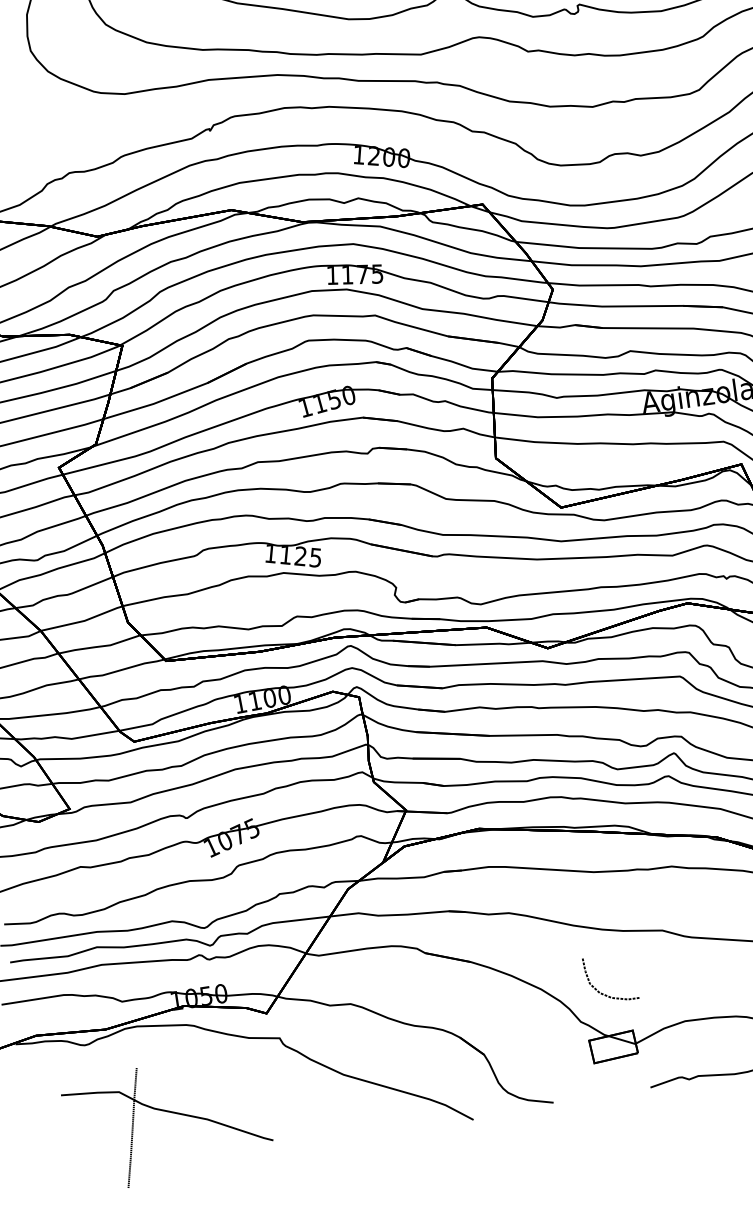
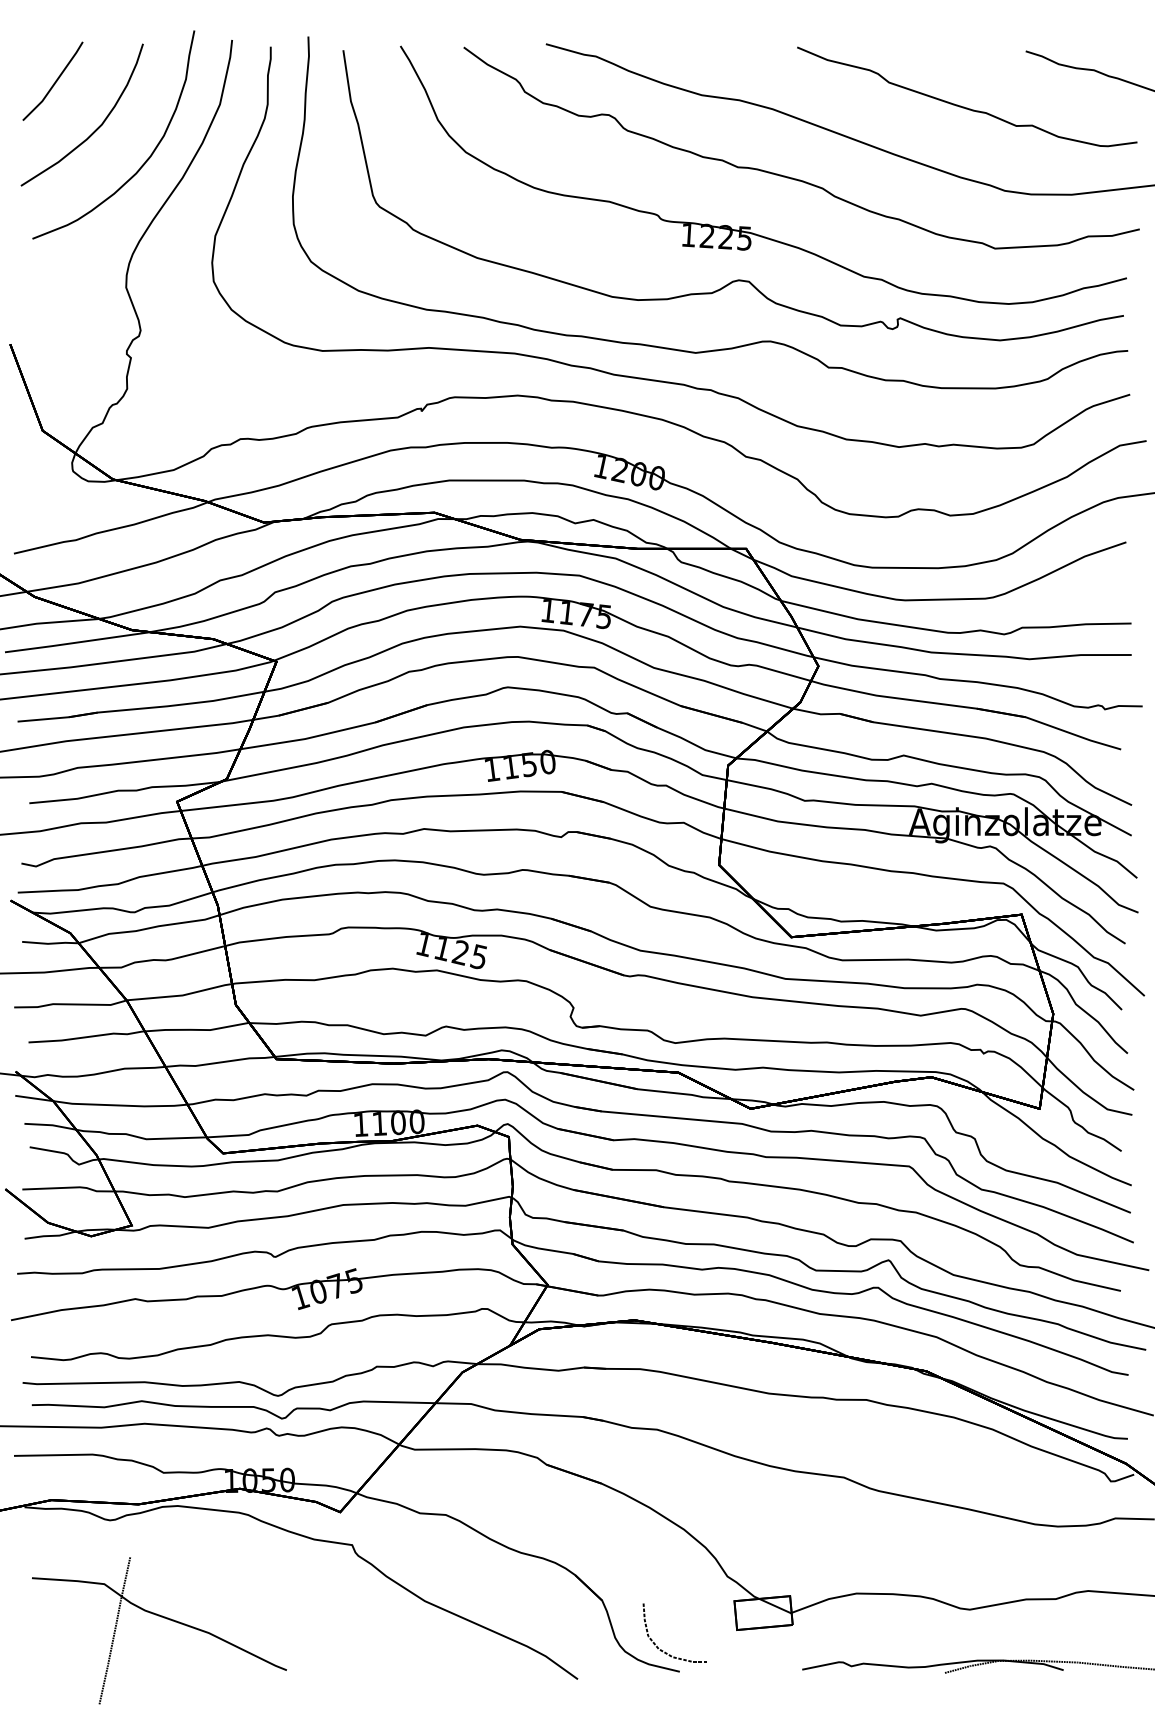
curve: (605, 994) -> (665, 1651), moved
part: (170, 1112) -> (164, 1618), moved

